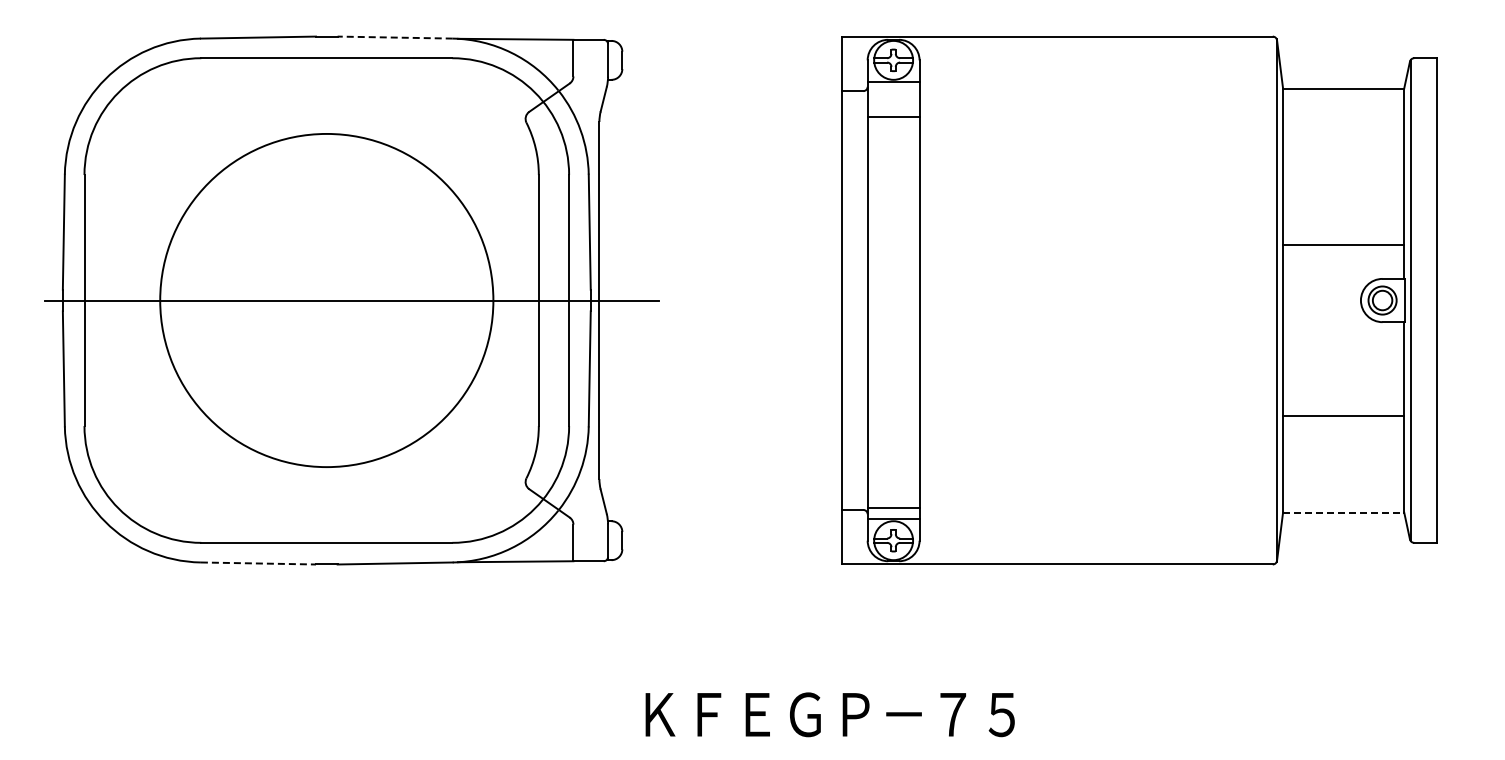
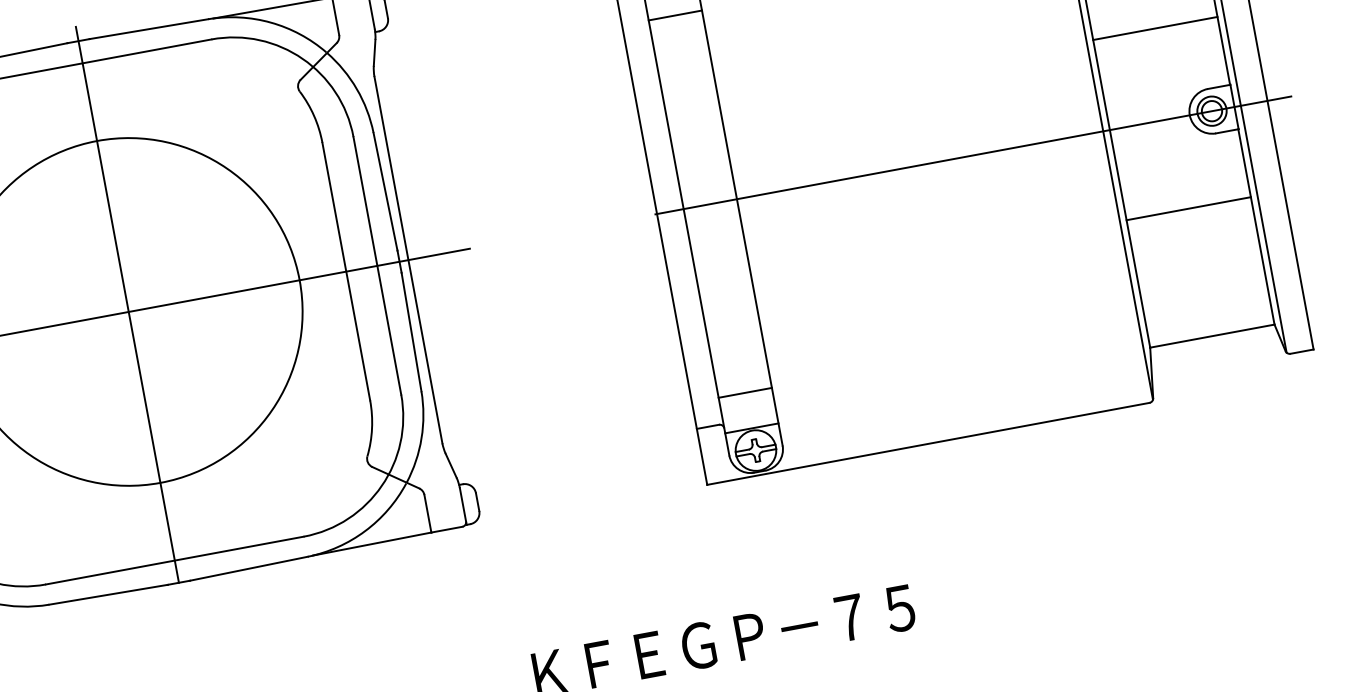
line: (395, 37) -> (149, 29), dashed -> solid
line: (1343, 244) -> (1155, 28), moved
line: (326, 293) -> (127, 304), added
line: (1149, 300) -> (972, 155), added
line: (1343, 416) -> (1188, 208), moved
line: (893, 508) -> (745, 392), moved
line: (1343, 512) -> (1212, 336), dashed -> solid
line: (258, 563) -> (108, 594), dashed -> solid

